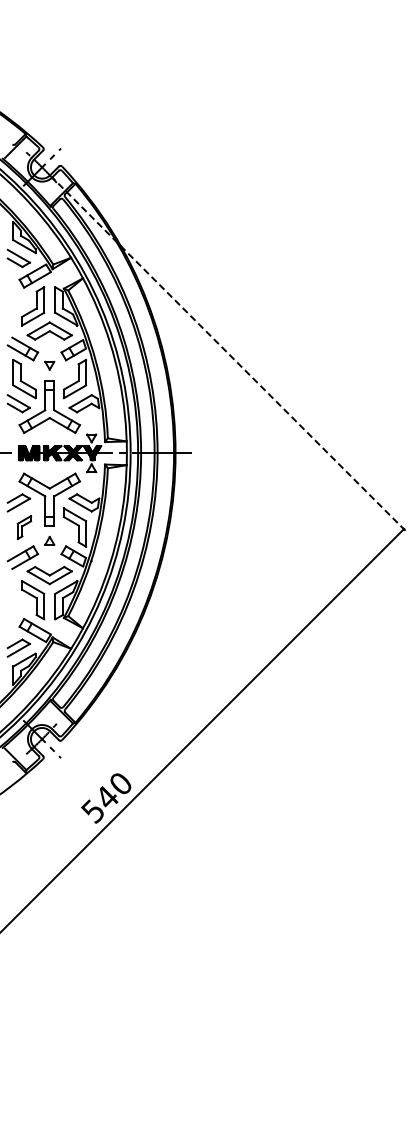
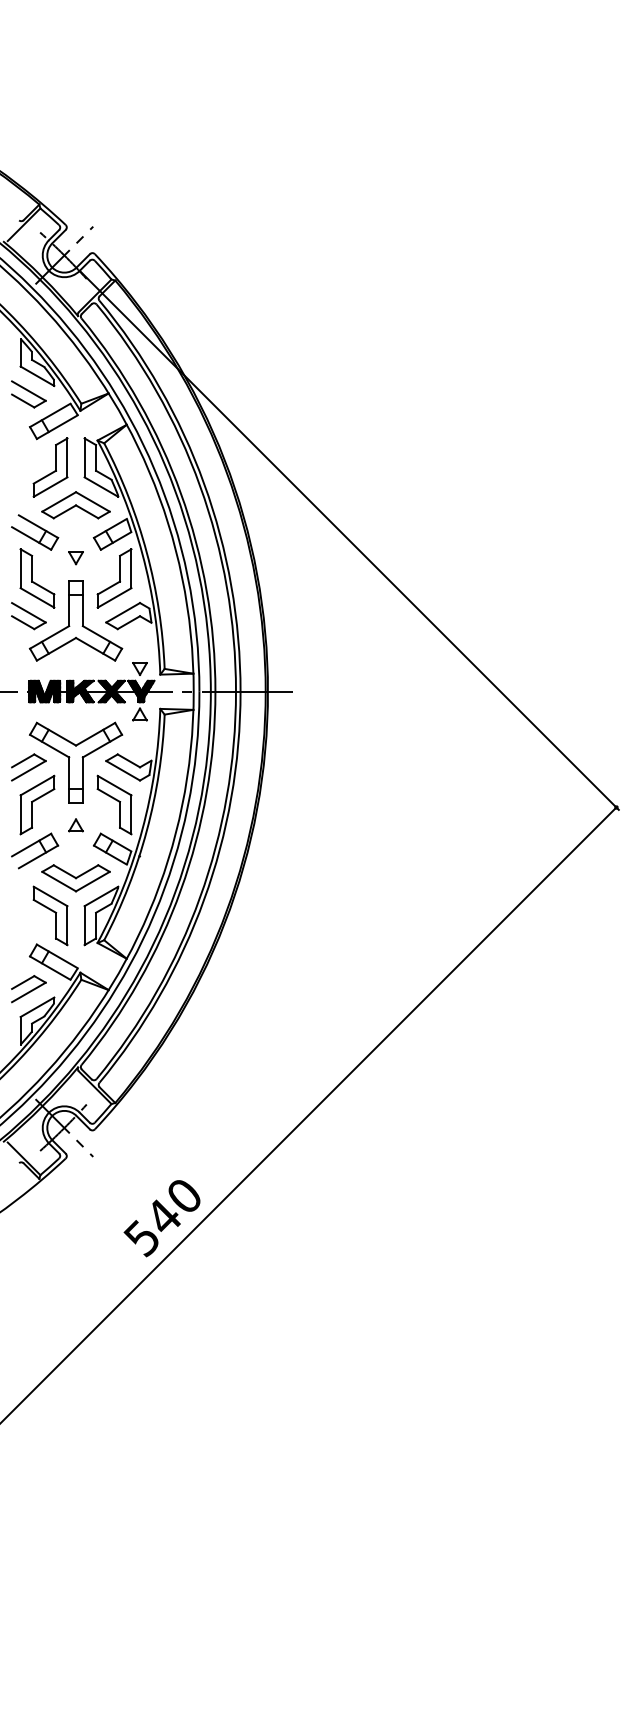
line: (228, 354) -> (348, 540), dashed -> solid
part: (24, 527) -> (37, 804), size x1.67

